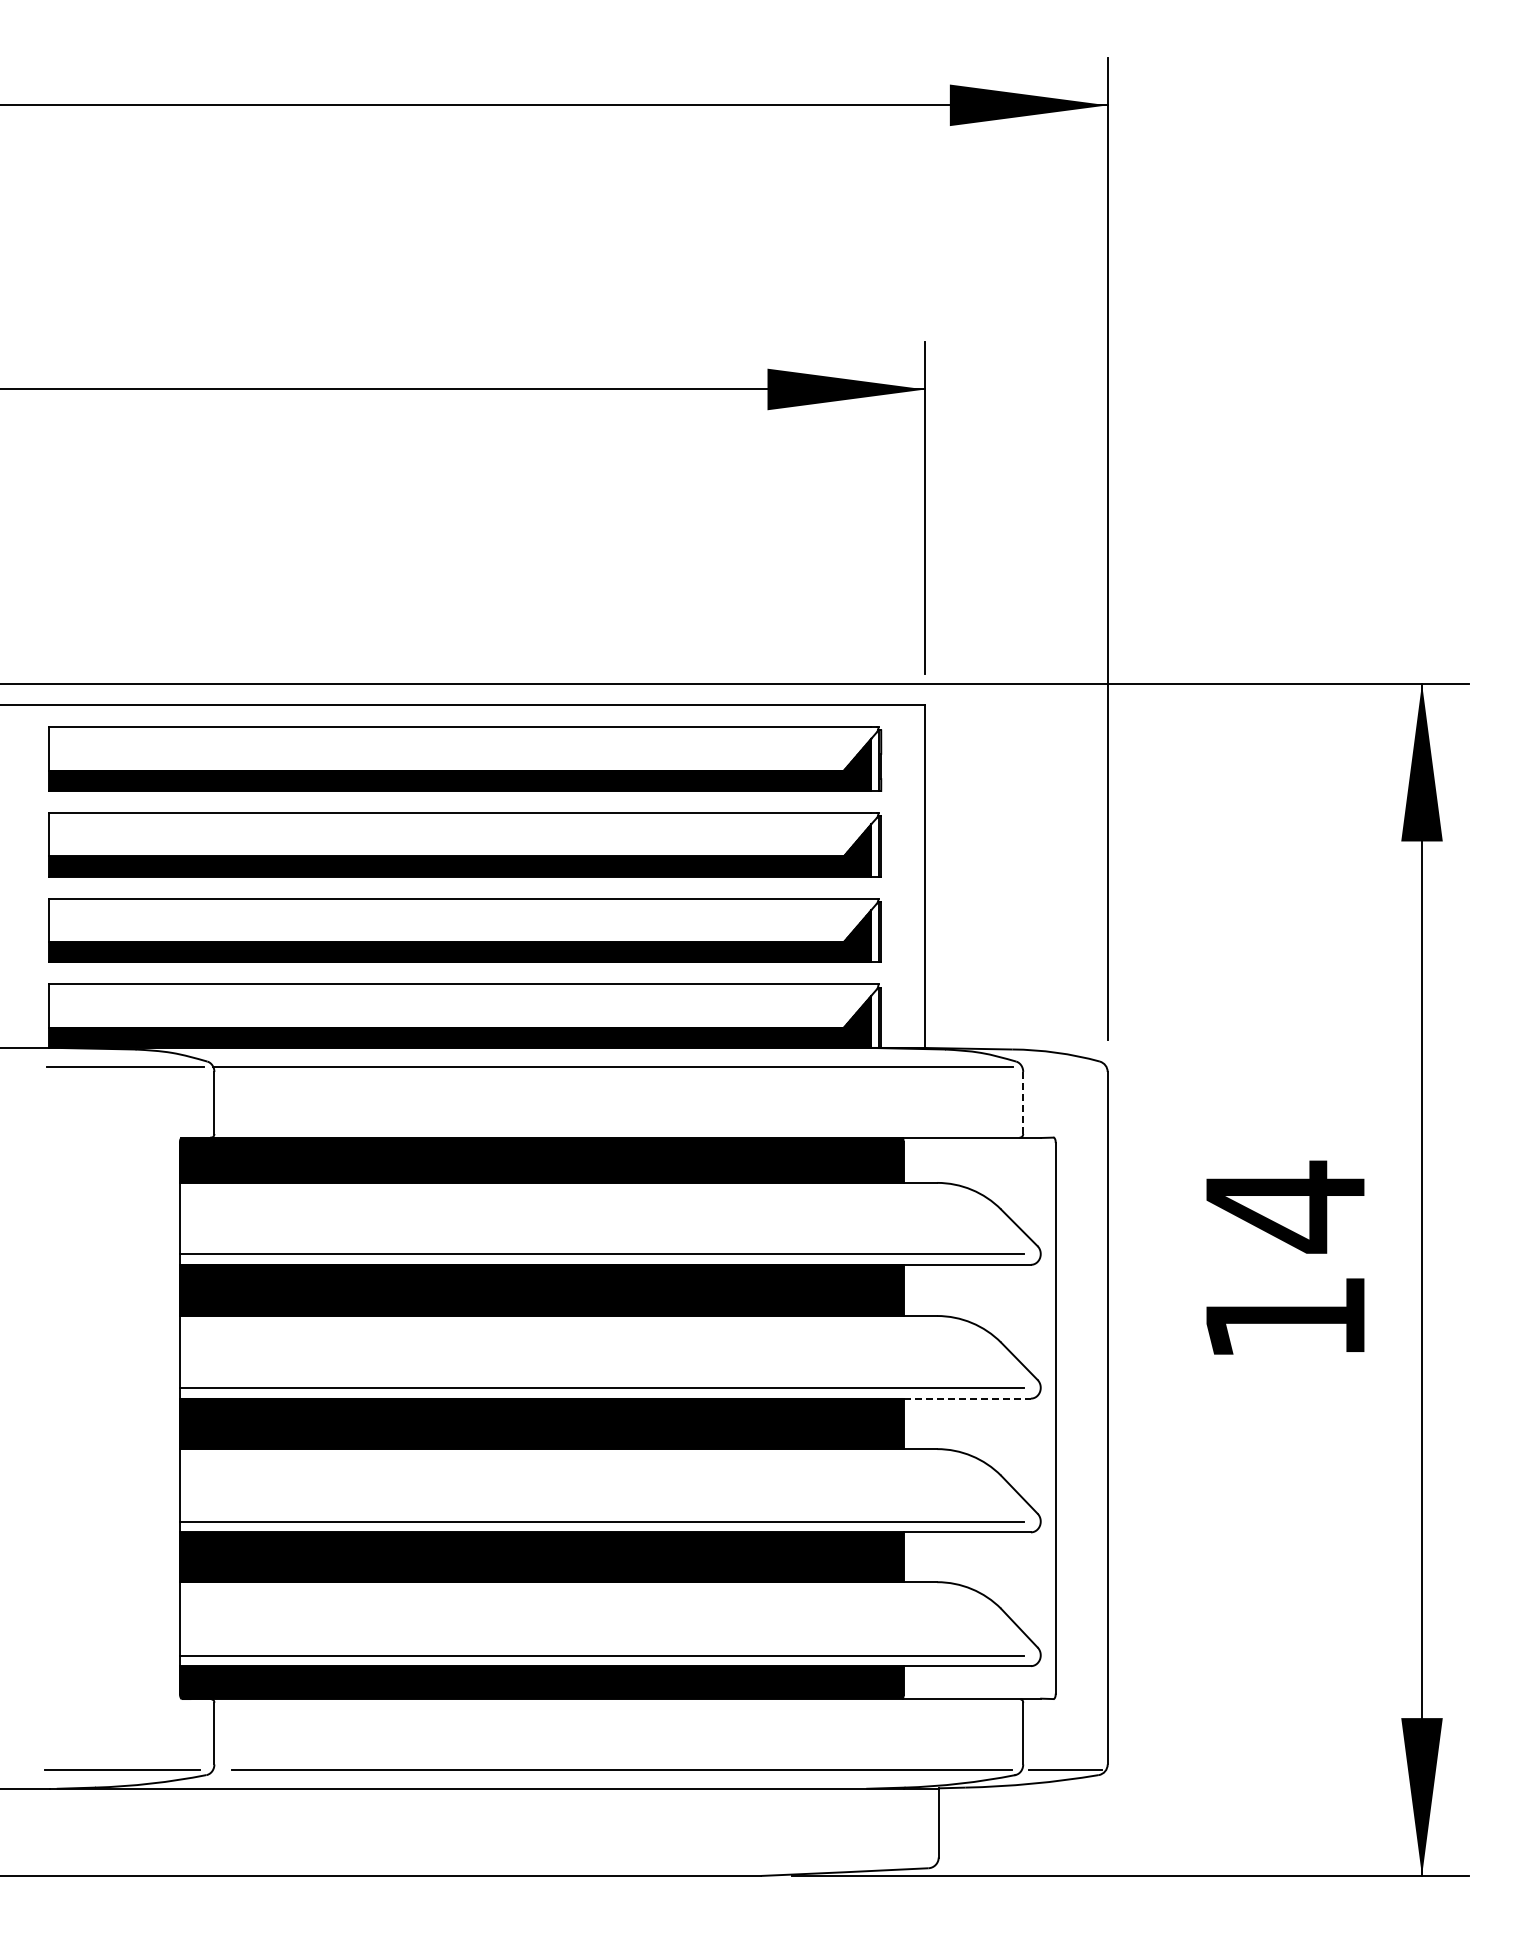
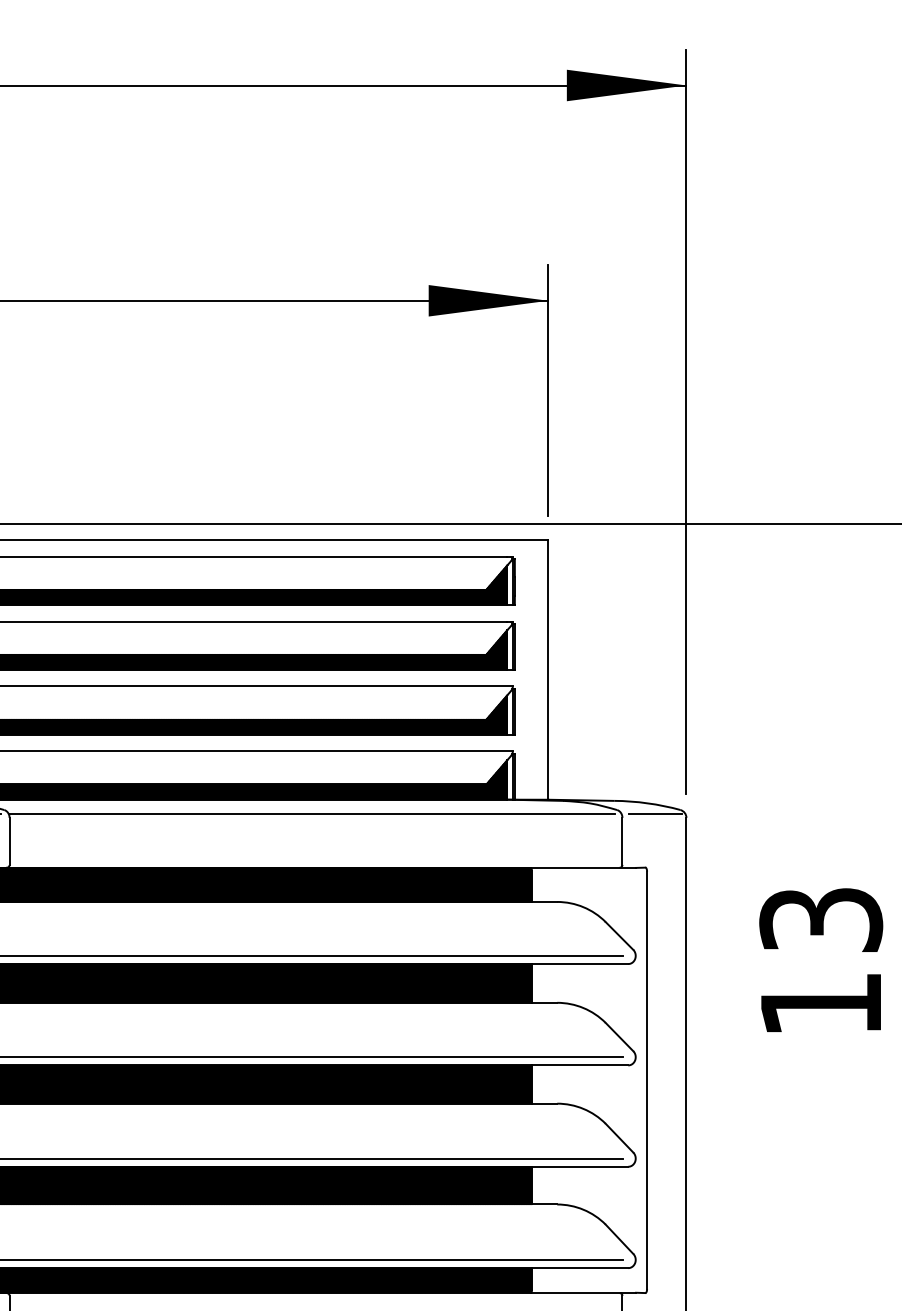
line: (1066, 1066) -> (655, 813), added
line: (1023, 1102) -> (622, 841), dashed -> solid
text: (1285, 1206) -> (821, 919), 14 -> 13
line: (967, 1398) -> (580, 1065), dashed -> solid

